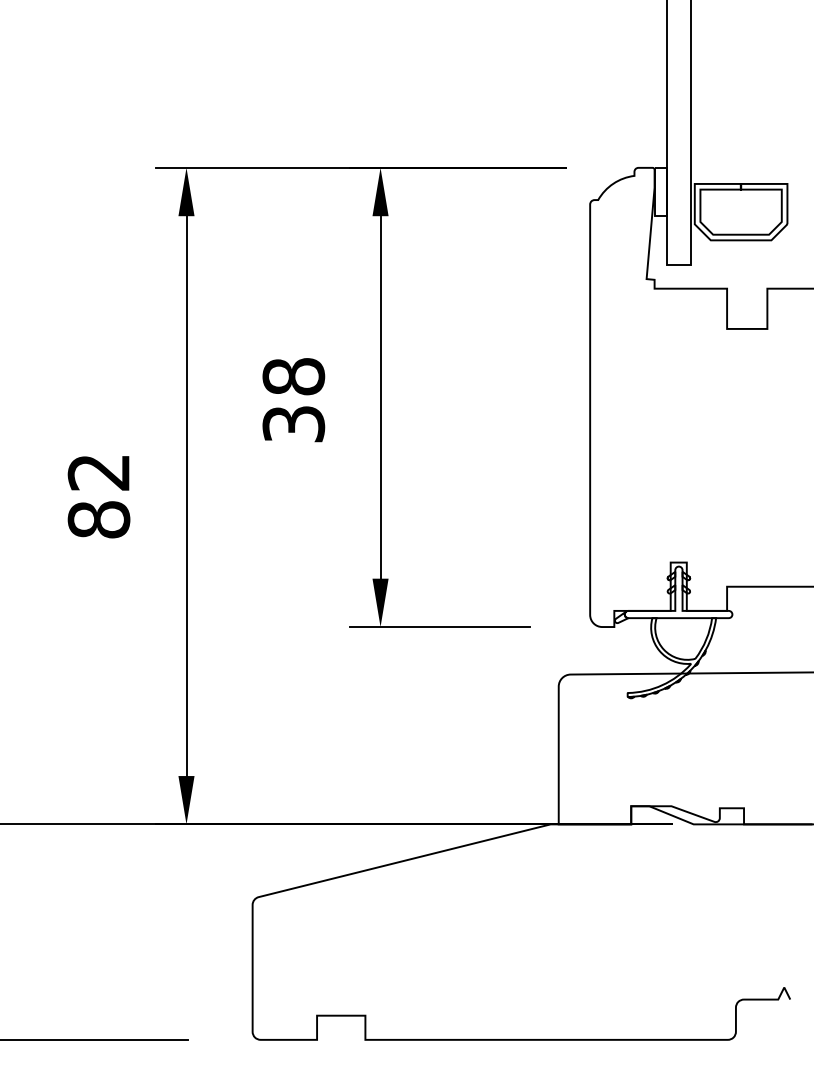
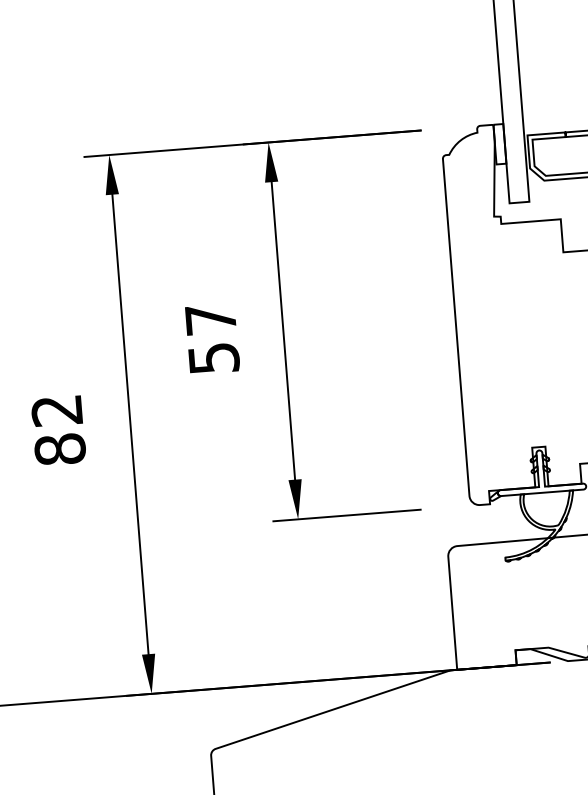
text: (293, 399) -> (212, 338), 38 -> 57

